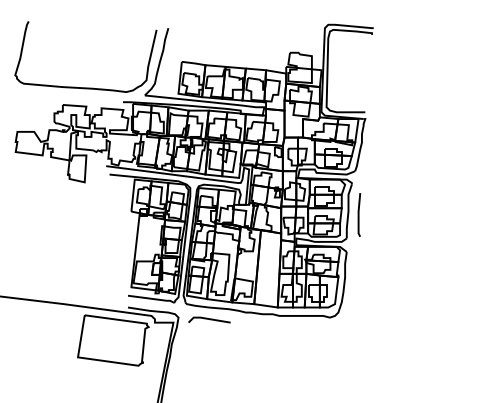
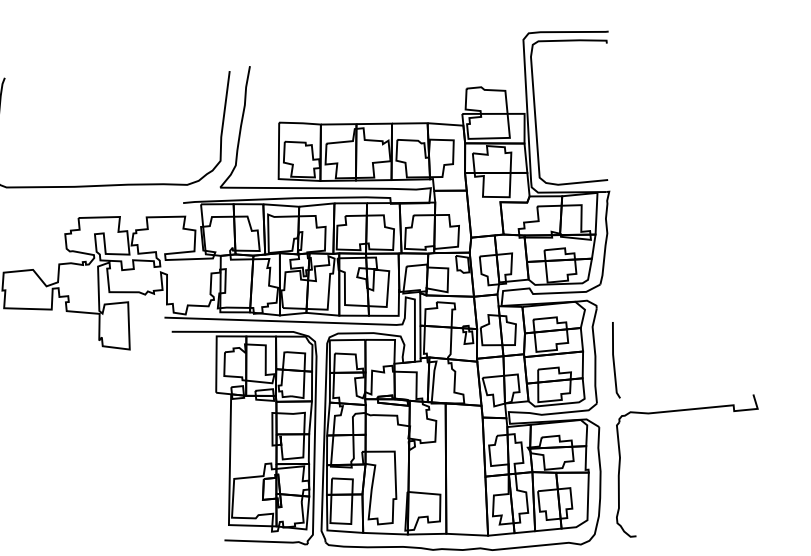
part: (394, 247) -> (681, 411), added

